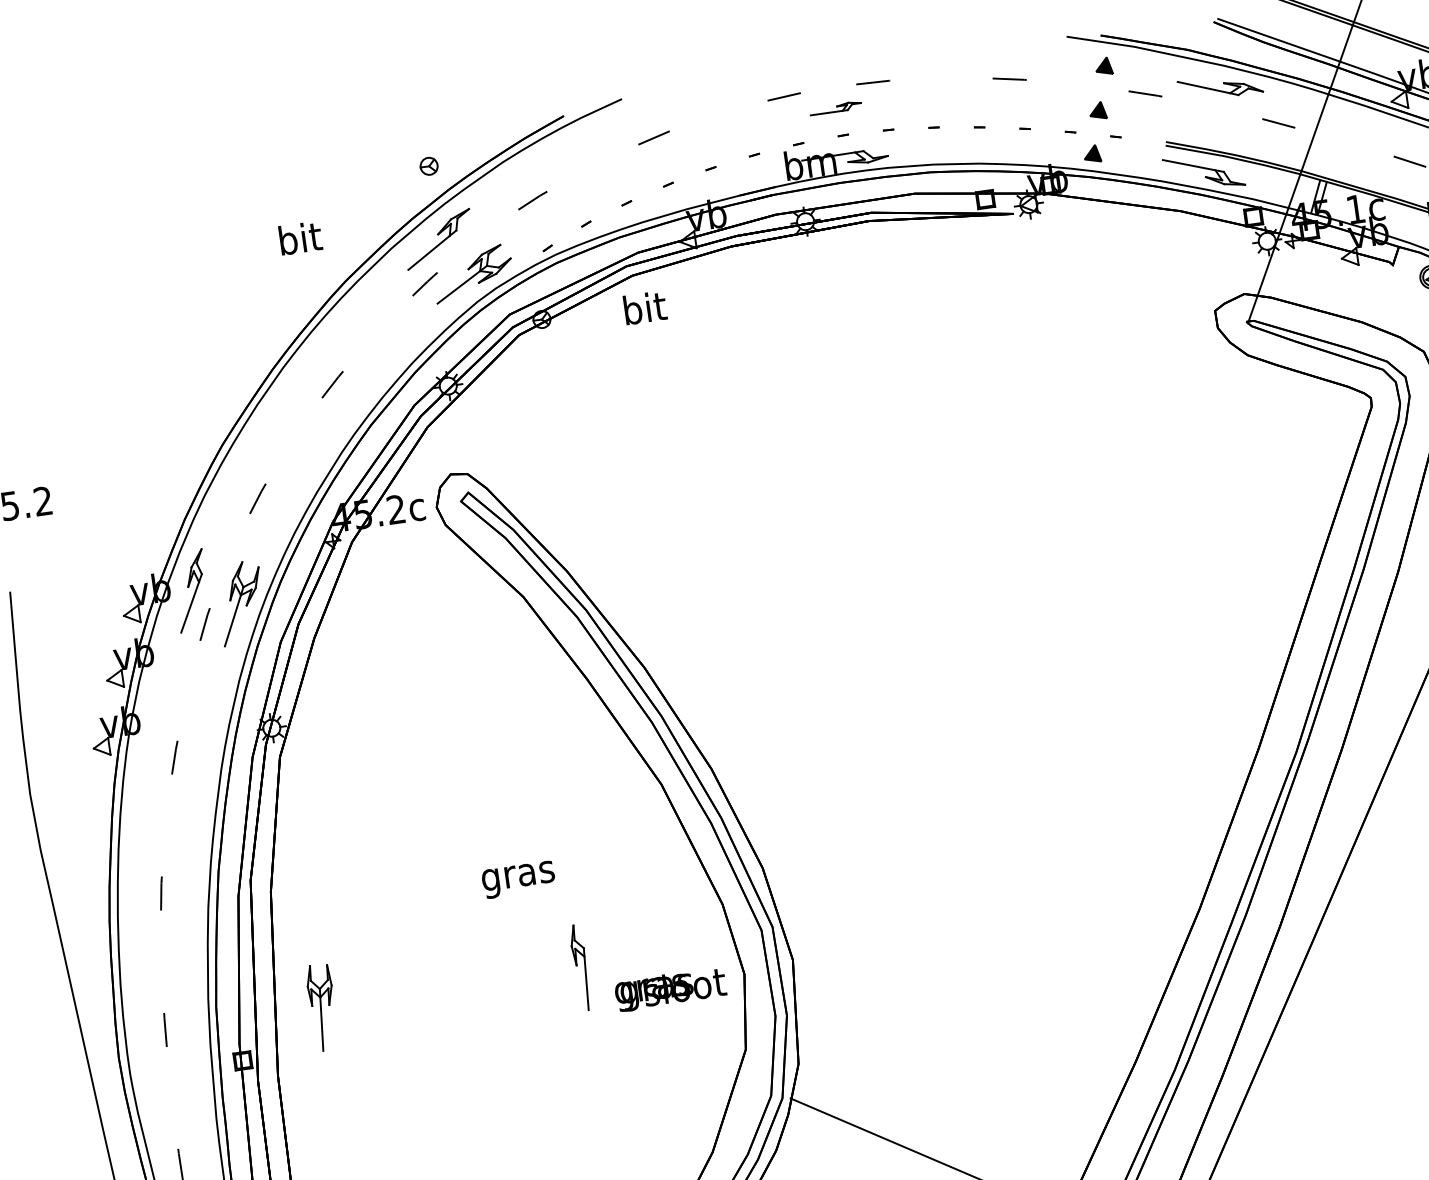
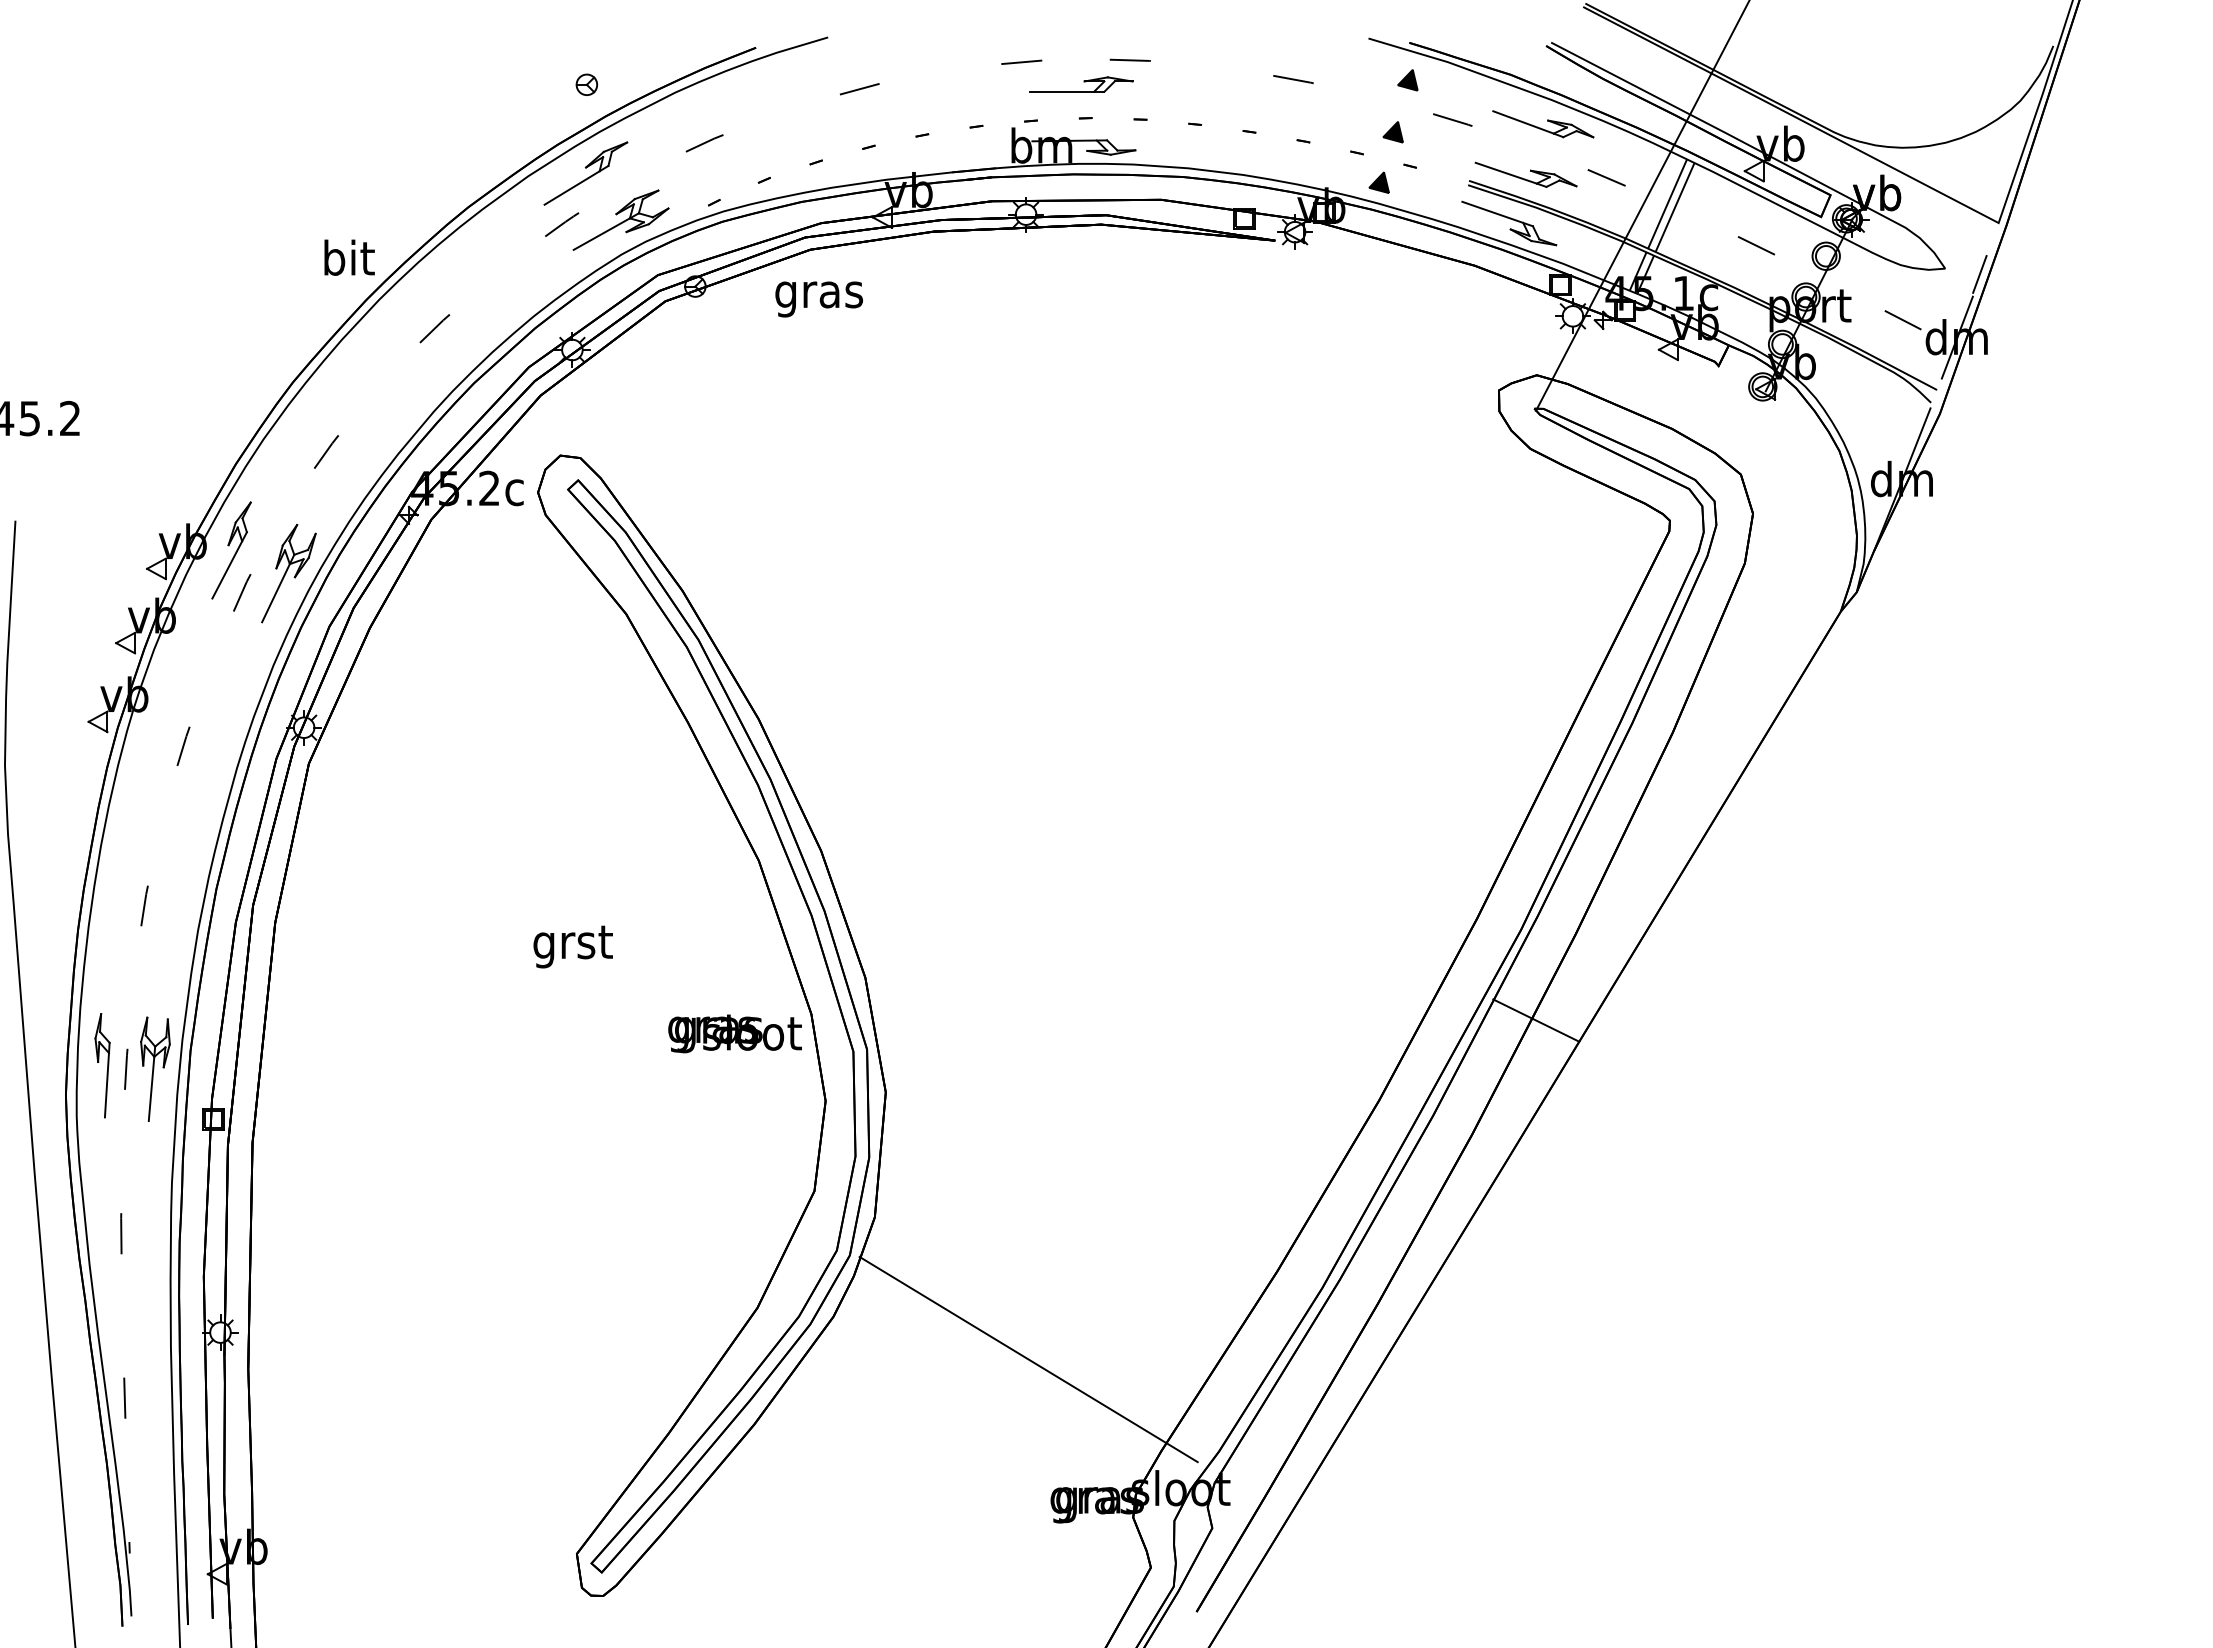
part: (835, 108) -> (1081, 84), size x1.67
part: (1211, 130) -> (1525, 174), added
line: (1331, 137) -> (1667, 203), added
line: (1338, 139) -> (1675, 207), added
text: (300, 238) -> (349, 257), moved
text: (644, 311) -> (819, 294), bit -> gras
line: (1319, 824) -> (1536, 1020), added
text: (518, 876) -> (572, 946), gras -> grst
part: (580, 967) -> (102, 1065), moved
text: (670, 989) -> (734, 1033), moved
part: (322, 1006) -> (155, 1068), moved

